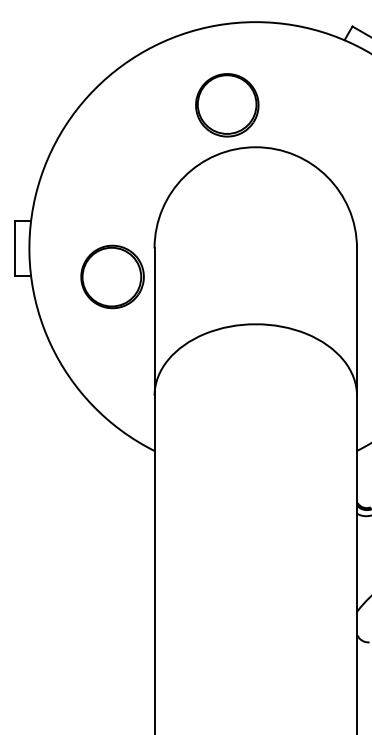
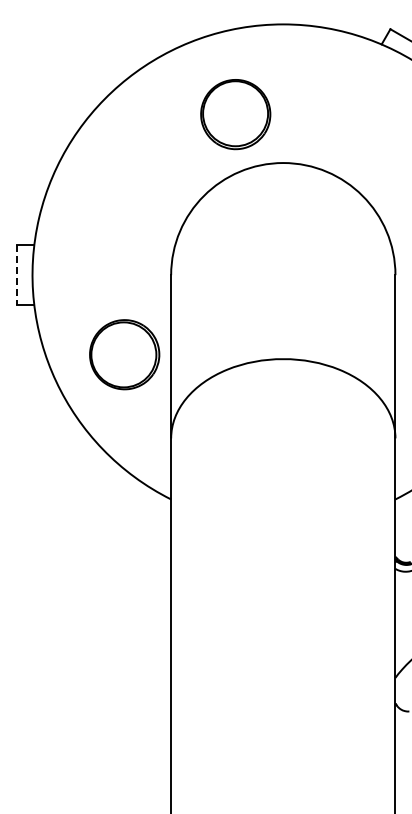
part: (227, 105) -> (235, 114), moved
line: (14, 248) -> (16, 275), solid -> dashed
part: (112, 276) -> (124, 354), moved

